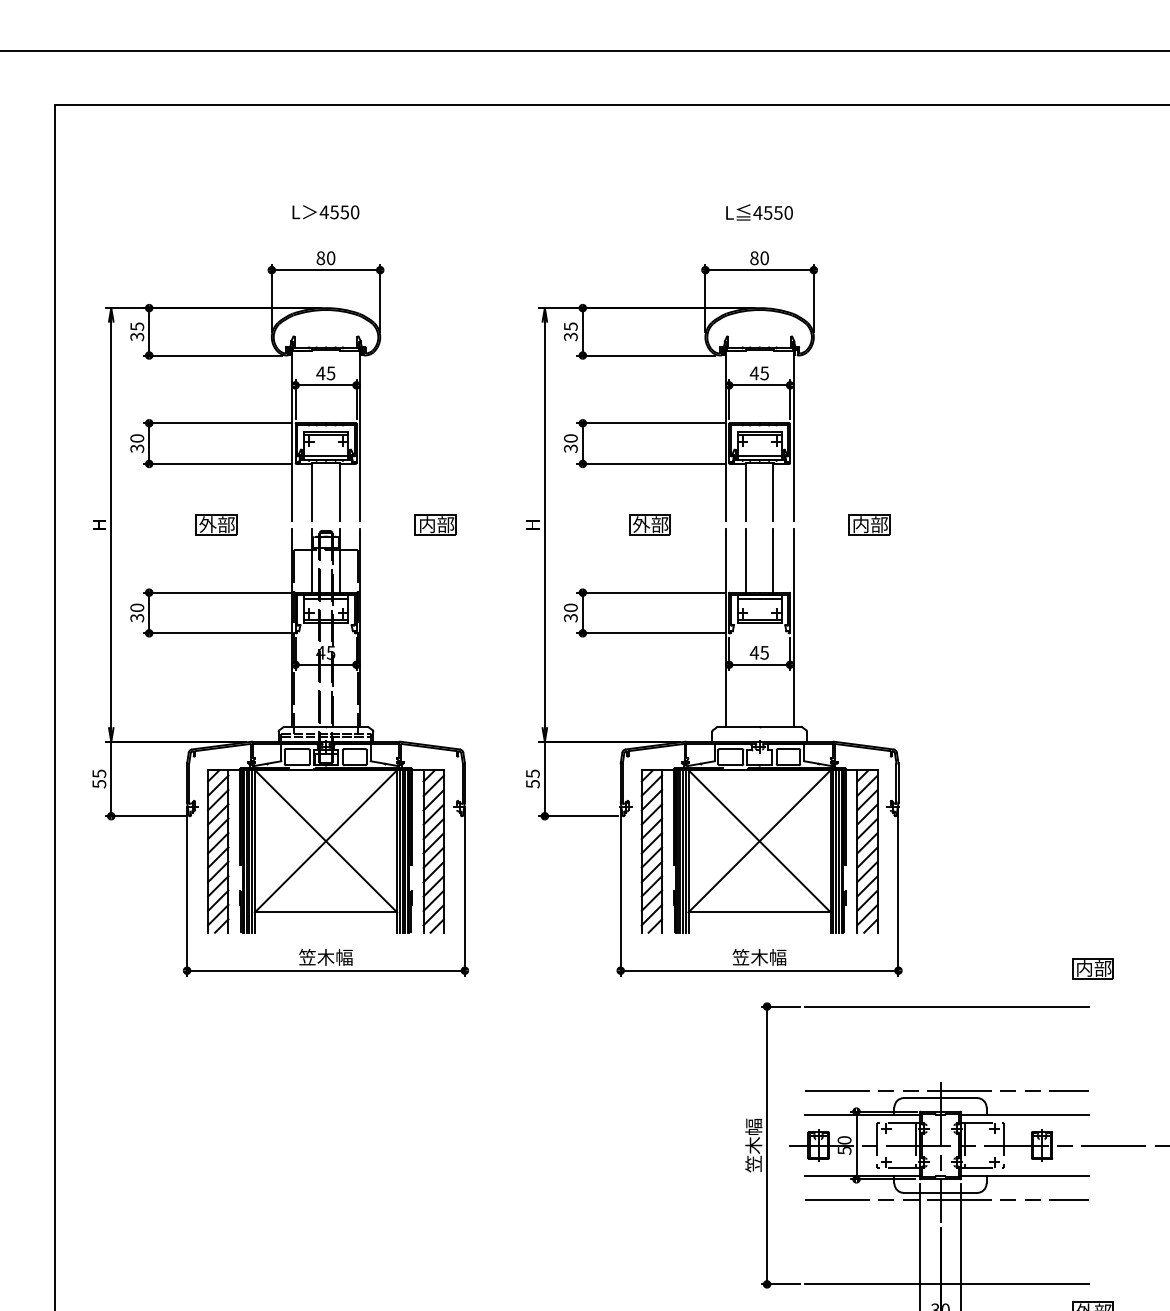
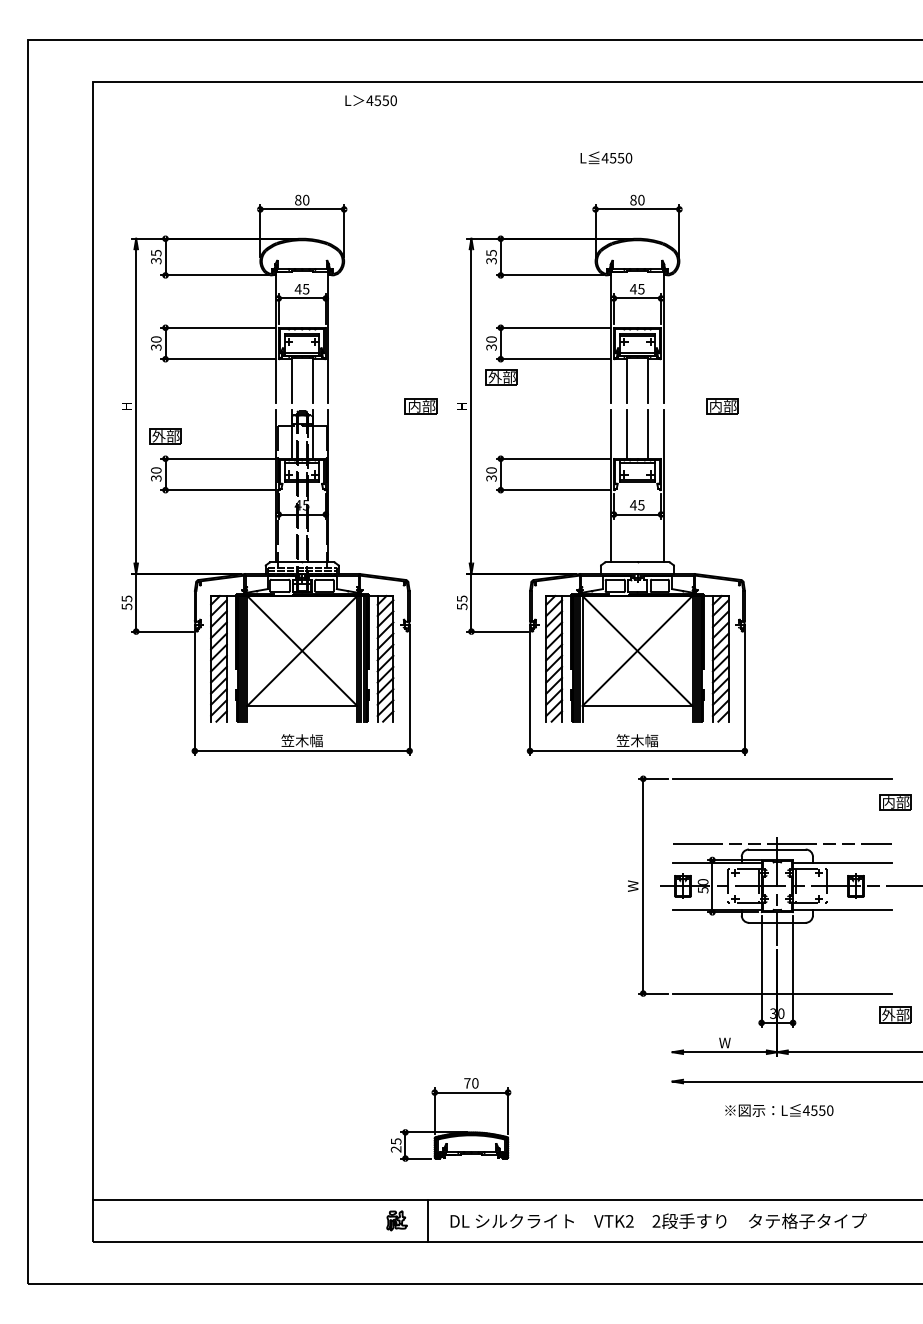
text: (325, 212) -> (370, 100), moved
text: (759, 212) -> (606, 157), moved
part: (216, 525) -> (165, 436), moved
part: (434, 525) -> (420, 406), moved
part: (649, 525) -> (501, 377), moved
part: (1093, 968) -> (895, 802), moved
text: (753, 1144) -> (632, 885), 笠木幅 -> W
line: (947, 1200) -> (782, 928), removed

